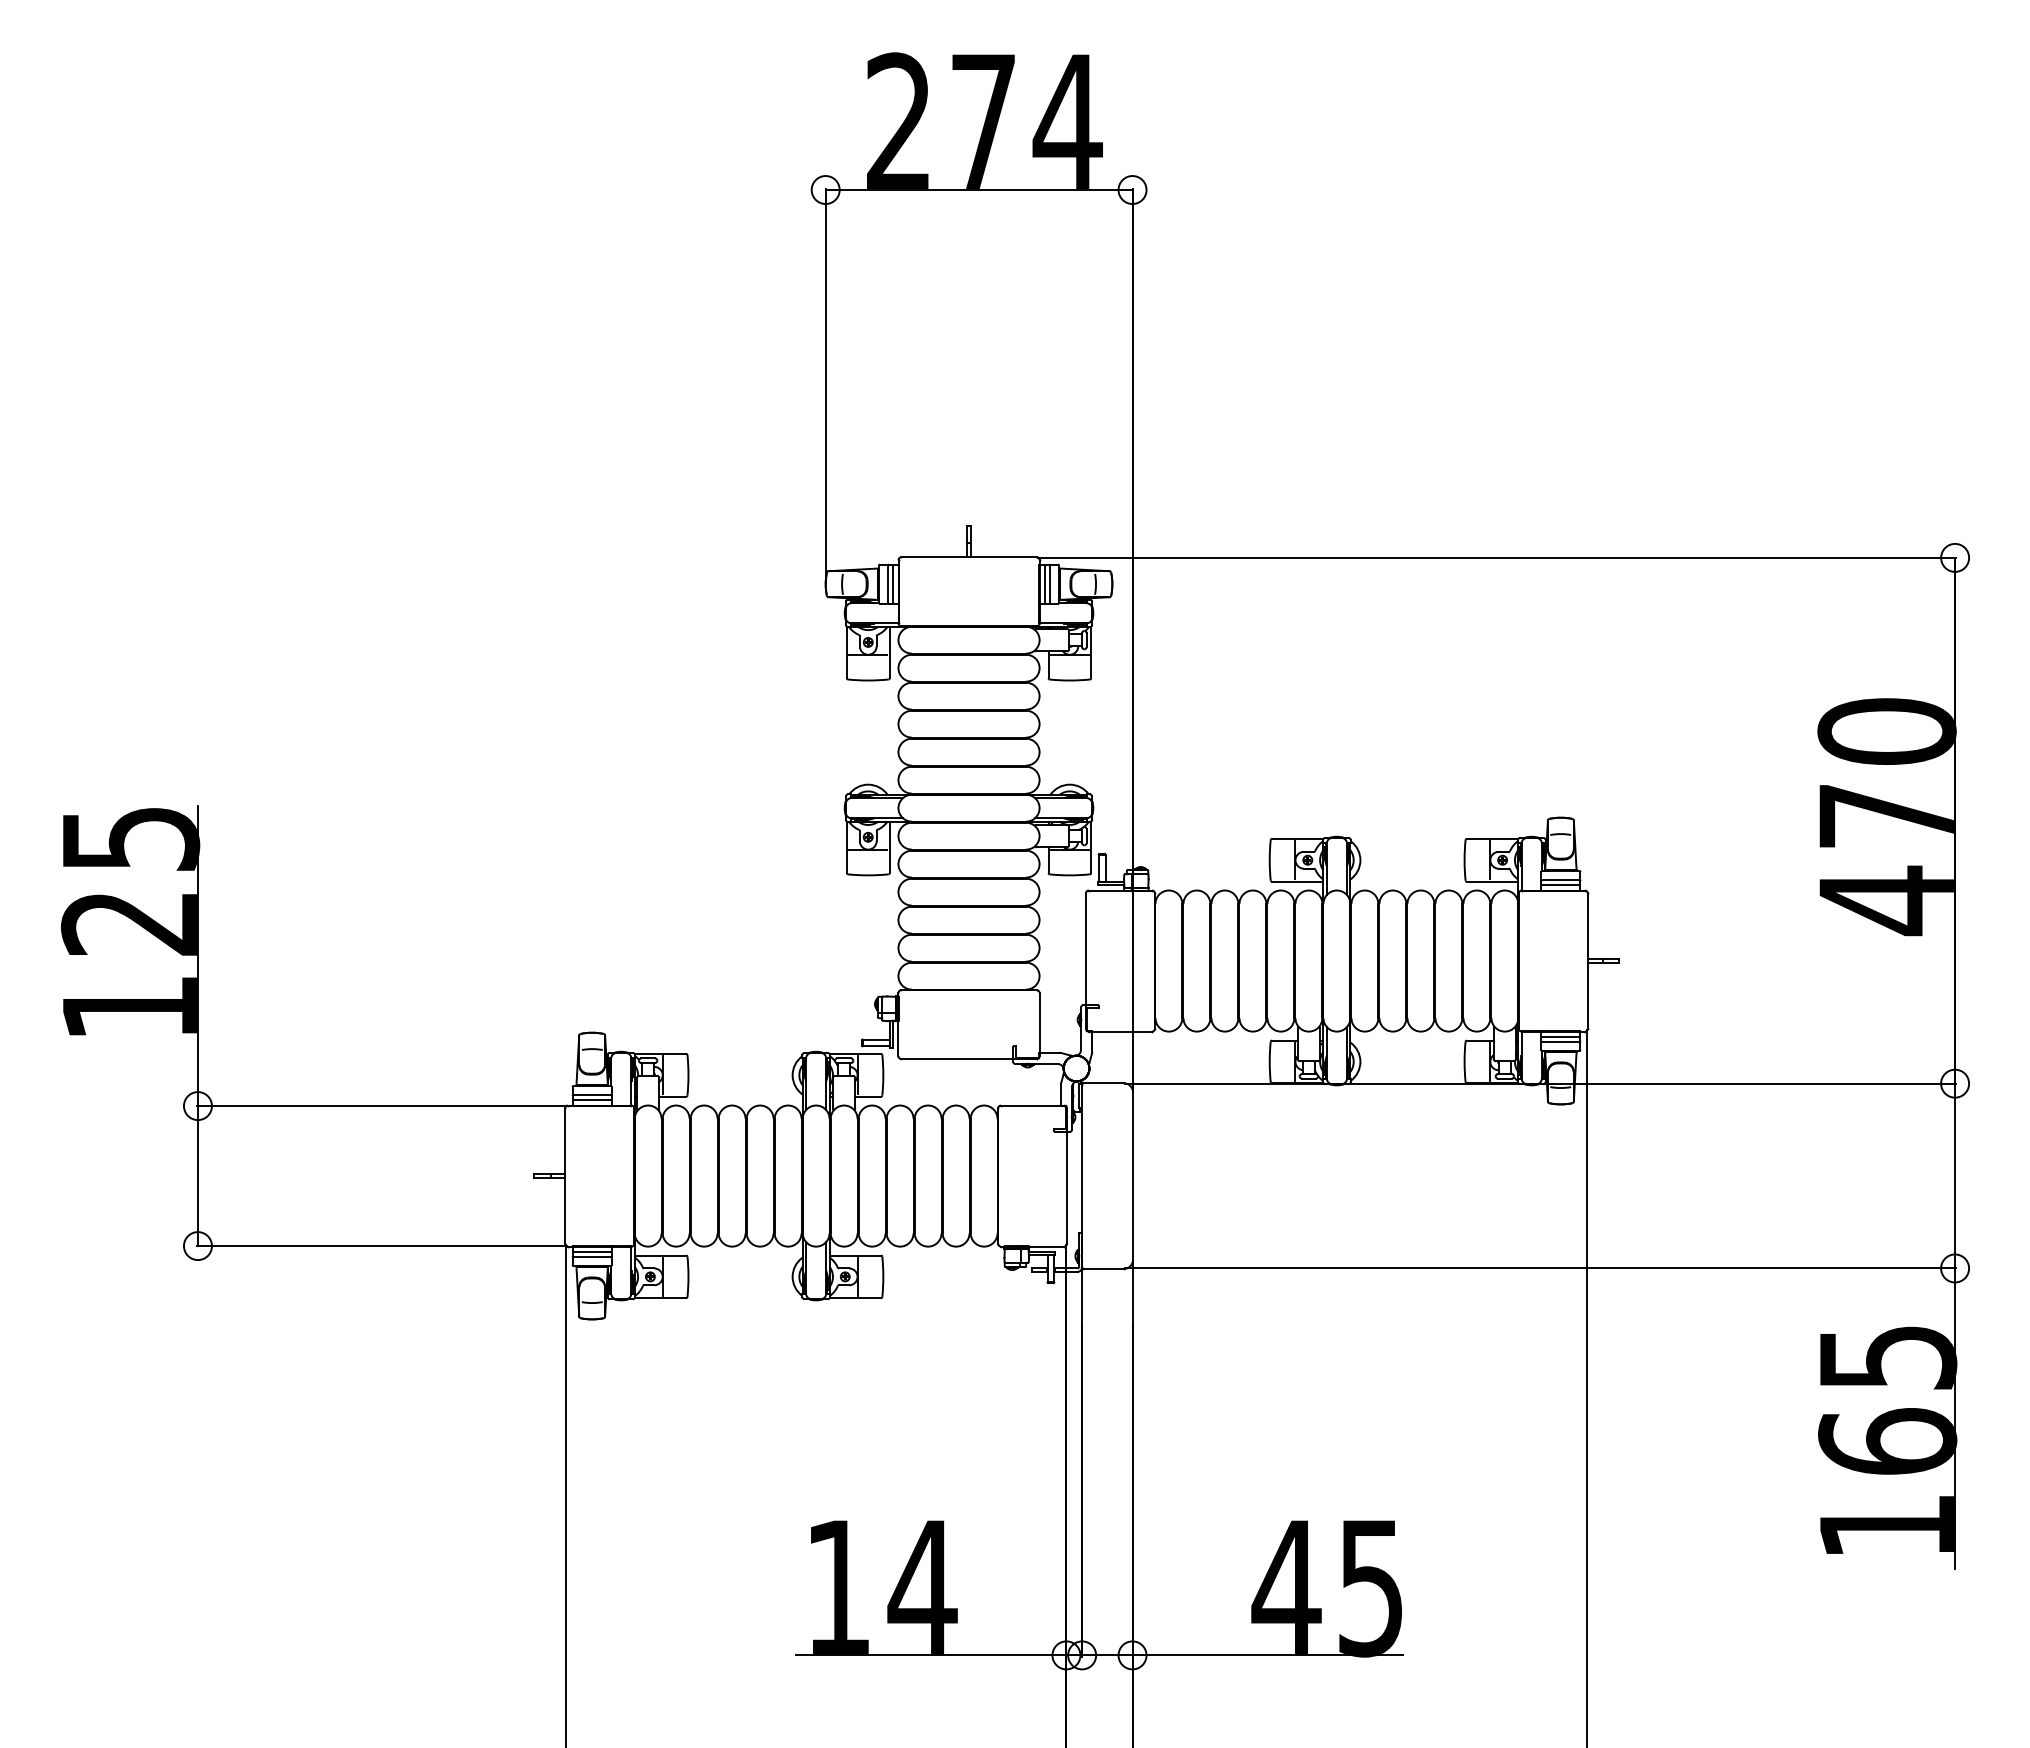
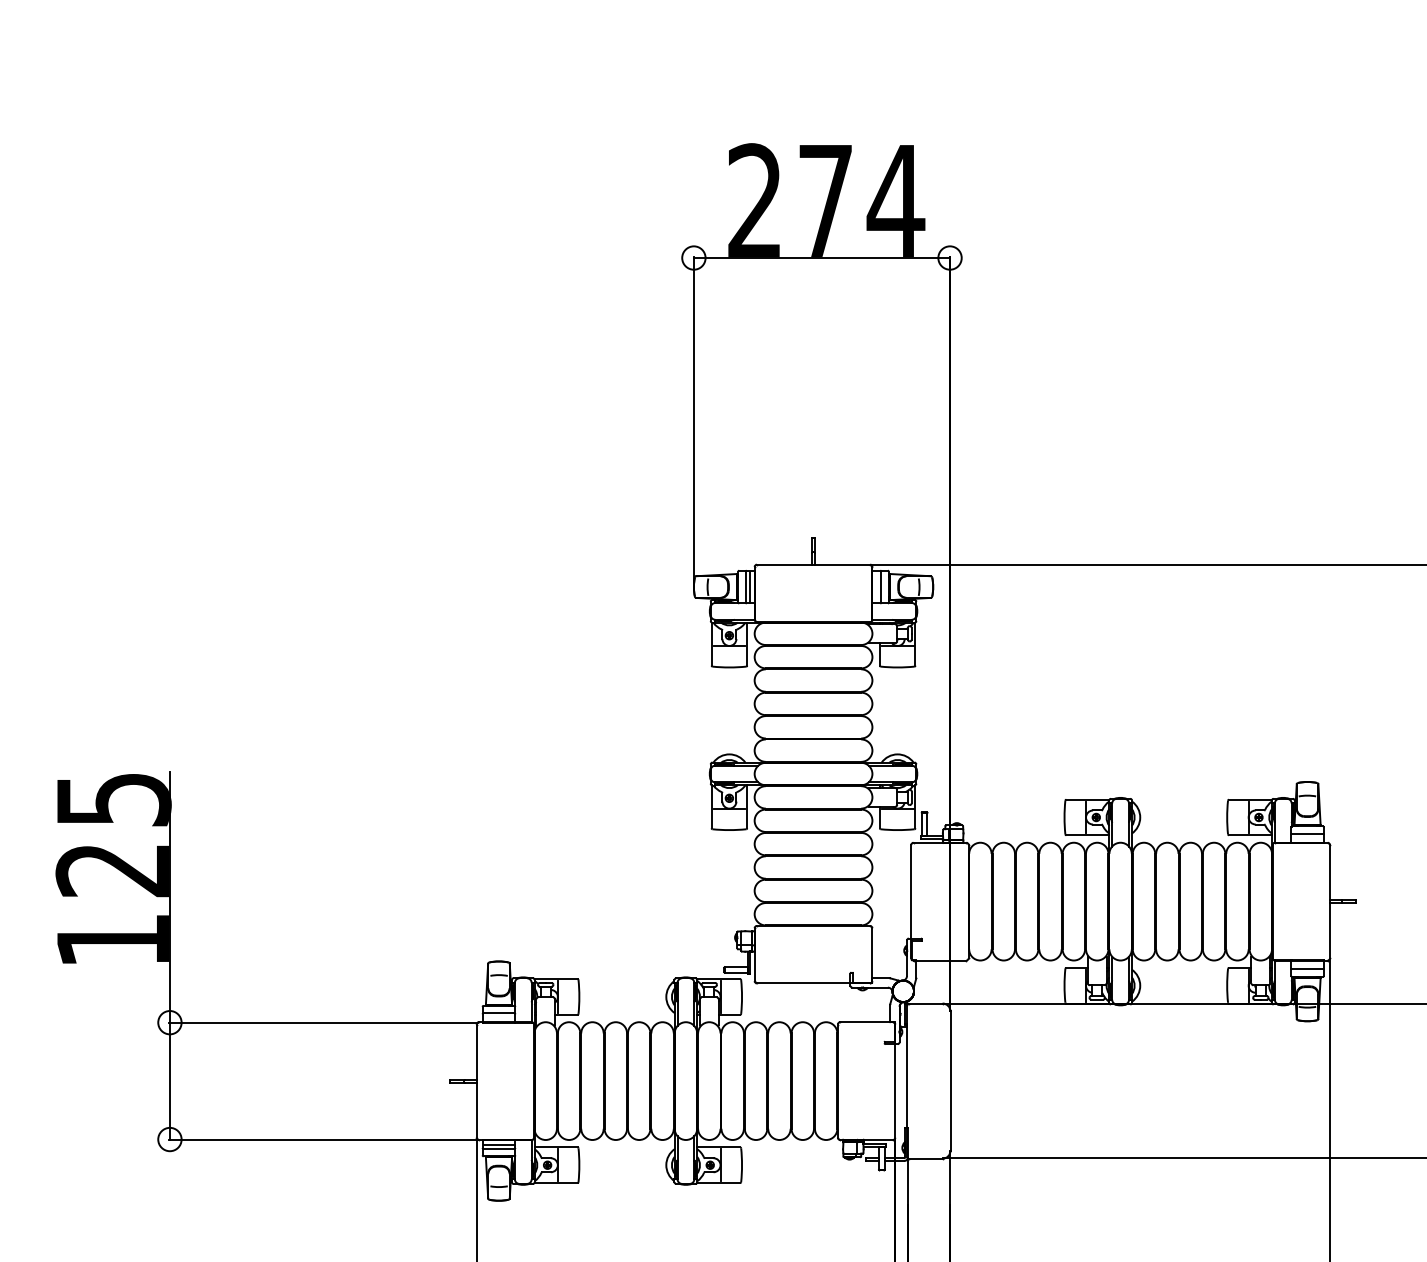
line: (1045, 583) -> (877, 586), removed
line: (1560, 884) -> (1307, 837), removed
line: (1560, 1037) -> (1307, 965), removed
line: (591, 1099) -> (498, 1017), removed

